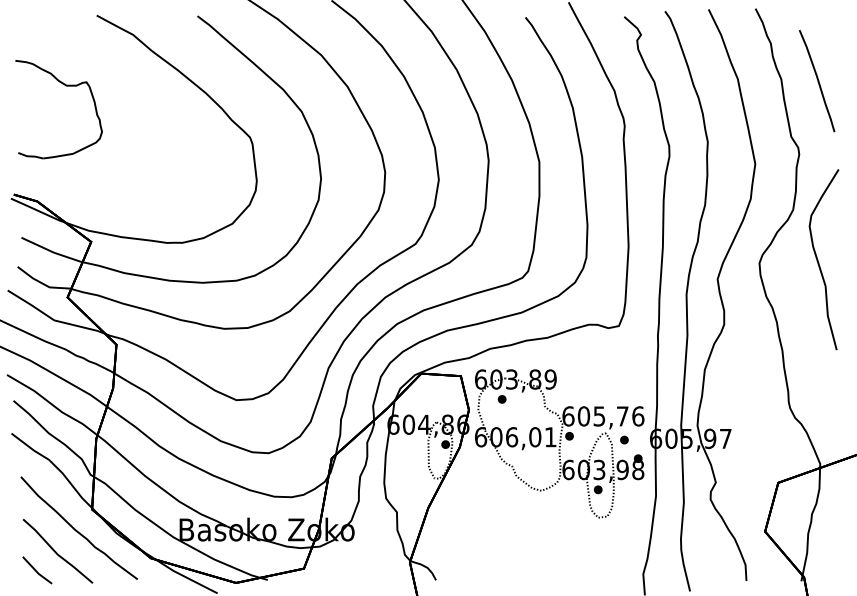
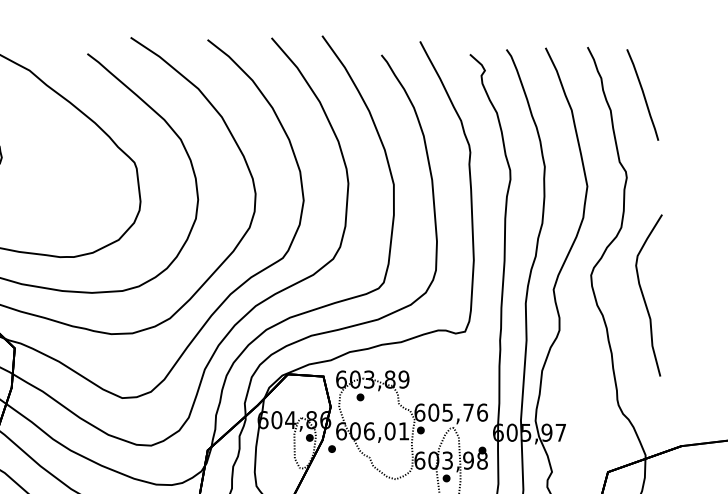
curve: (817, 81) -> (643, 95), moved
curve: (818, 259) -> (644, 295), moved
part: (624, 439) -> (332, 448), moved

